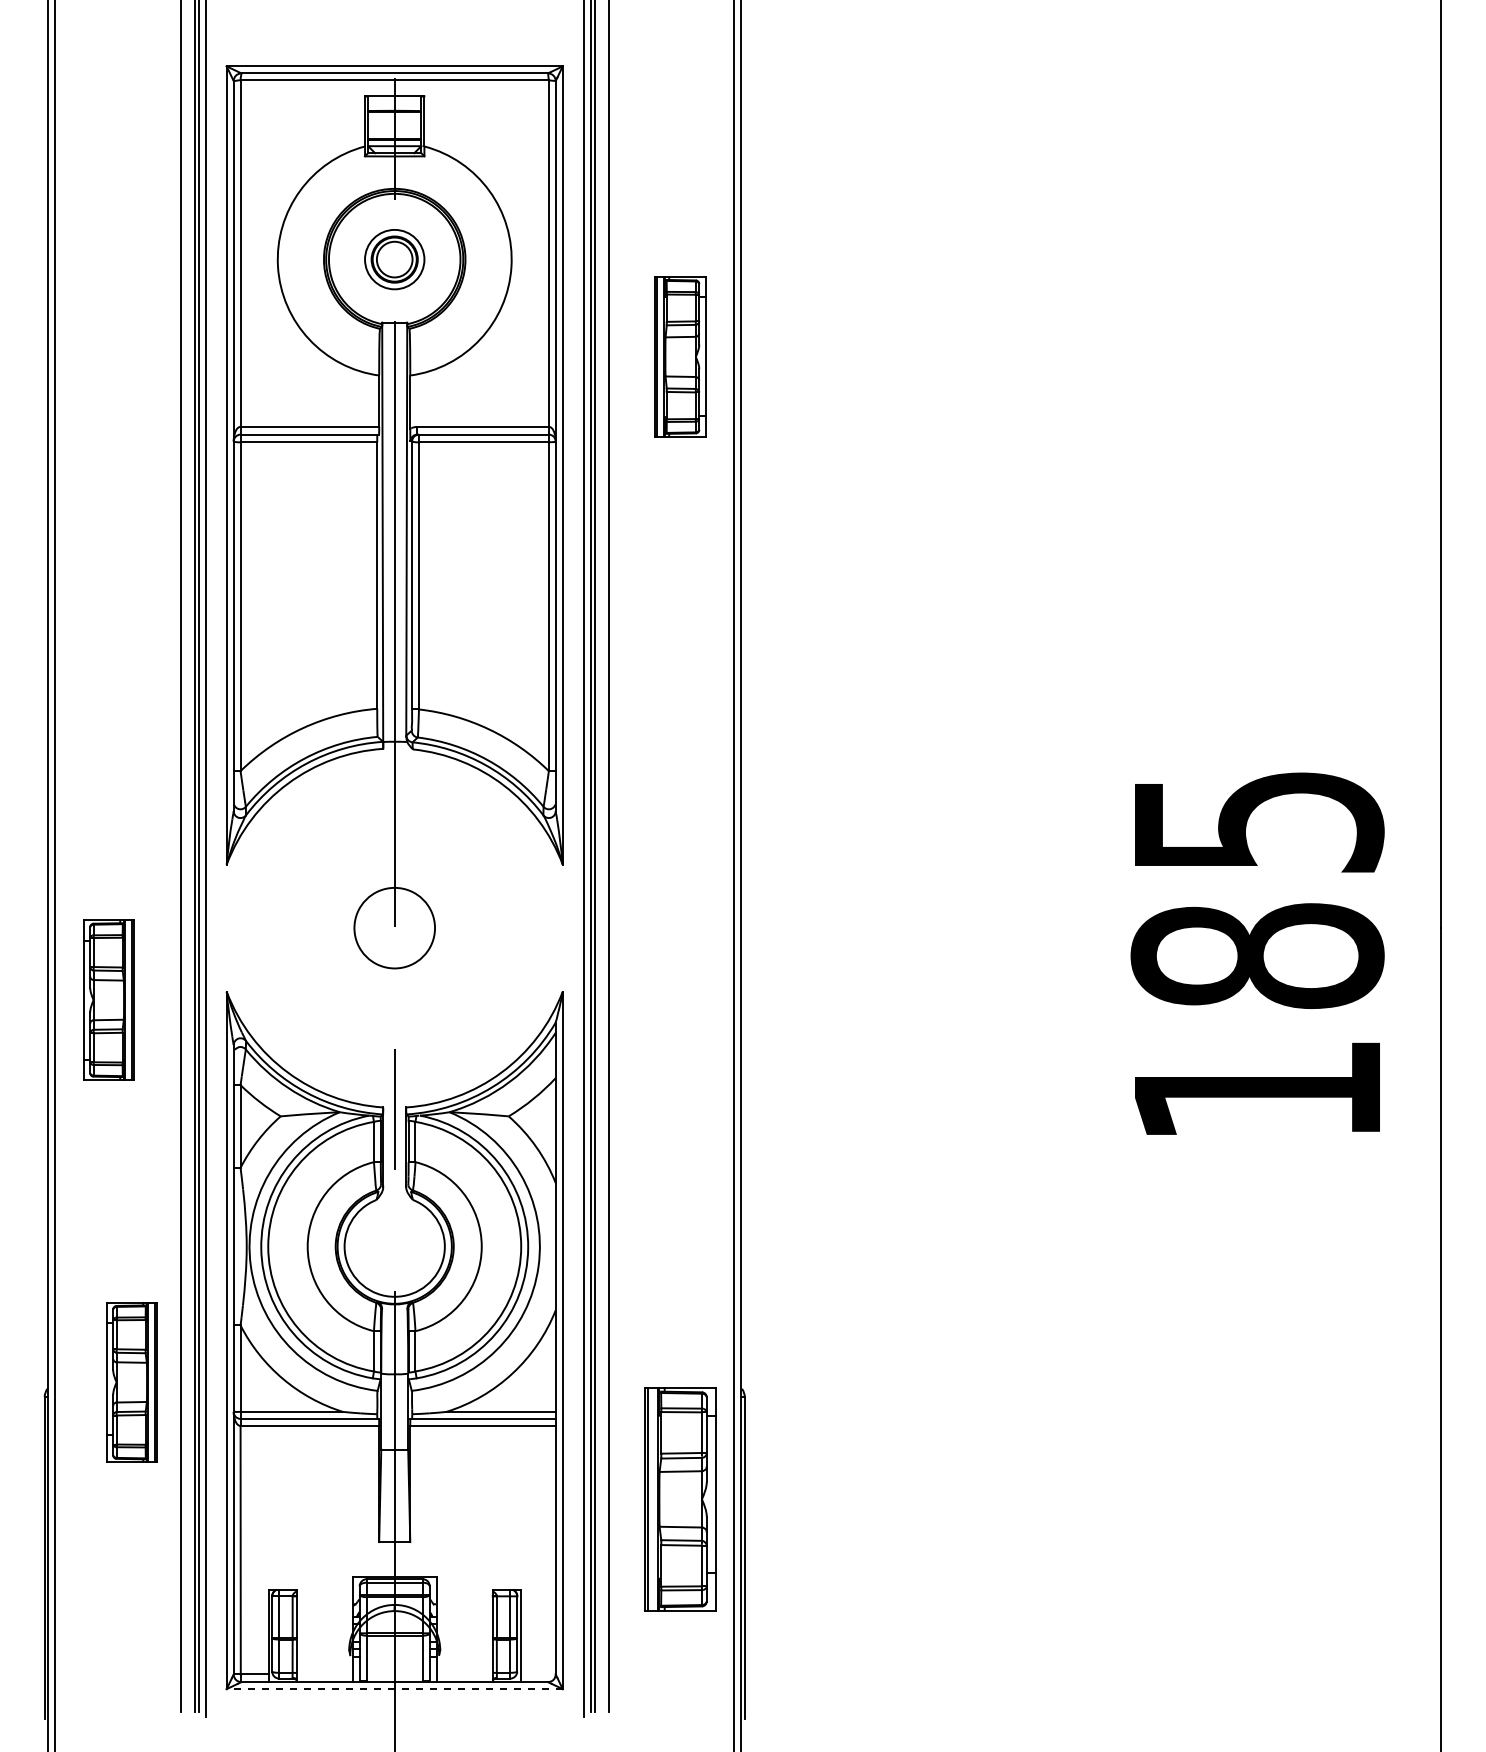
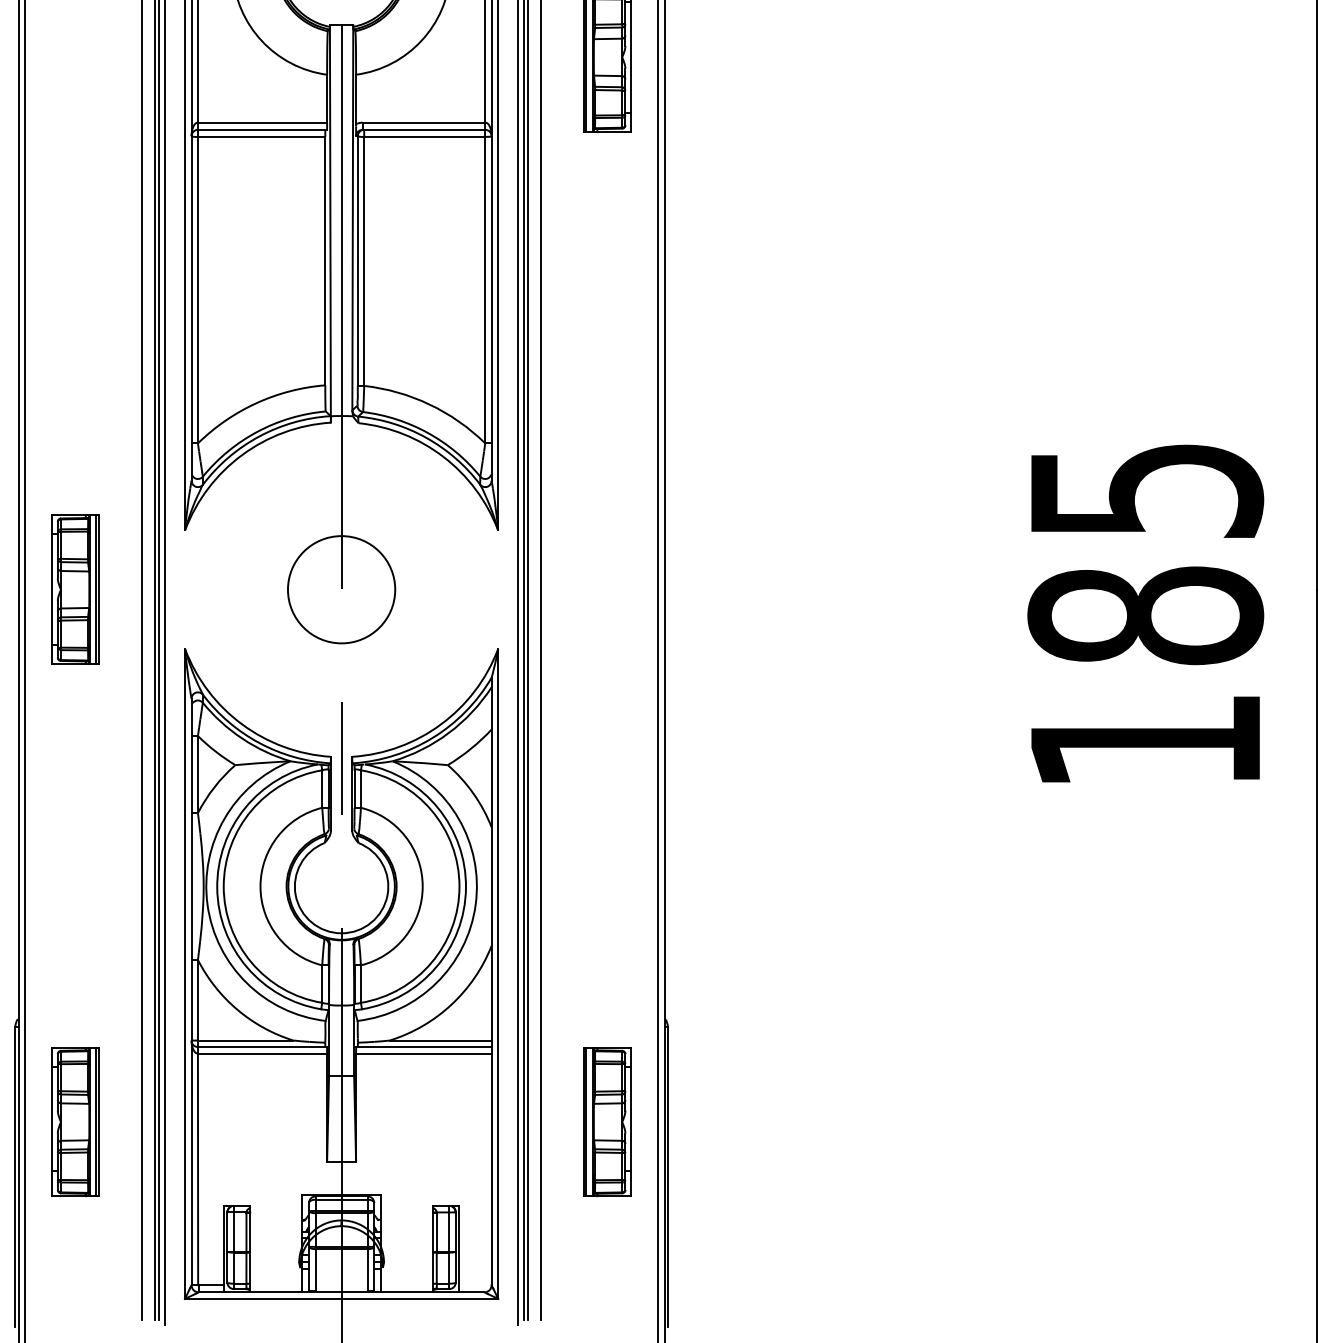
circle: (394, 927) -> (341, 589), size x1.43
part: (108, 999) -> (74, 589), moved
part: (131, 1382) -> (74, 1122), moved
part: (680, 1499) -> (607, 1122), size x0.71
line: (394, 1689) -> (341, 1299), dashed -> solid

